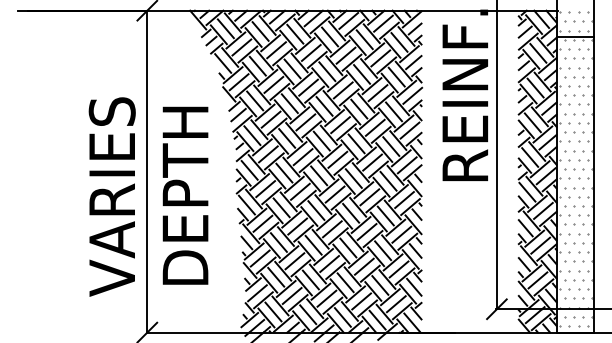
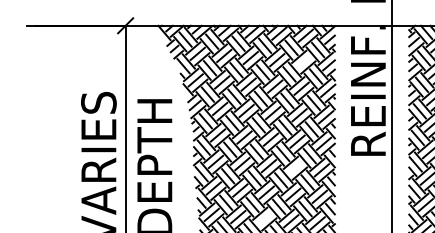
line: (380, 58) -> (303, 62), removed
line: (369, 197) -> (295, 168), removed
line: (329, 264) -> (264, 219), removed

